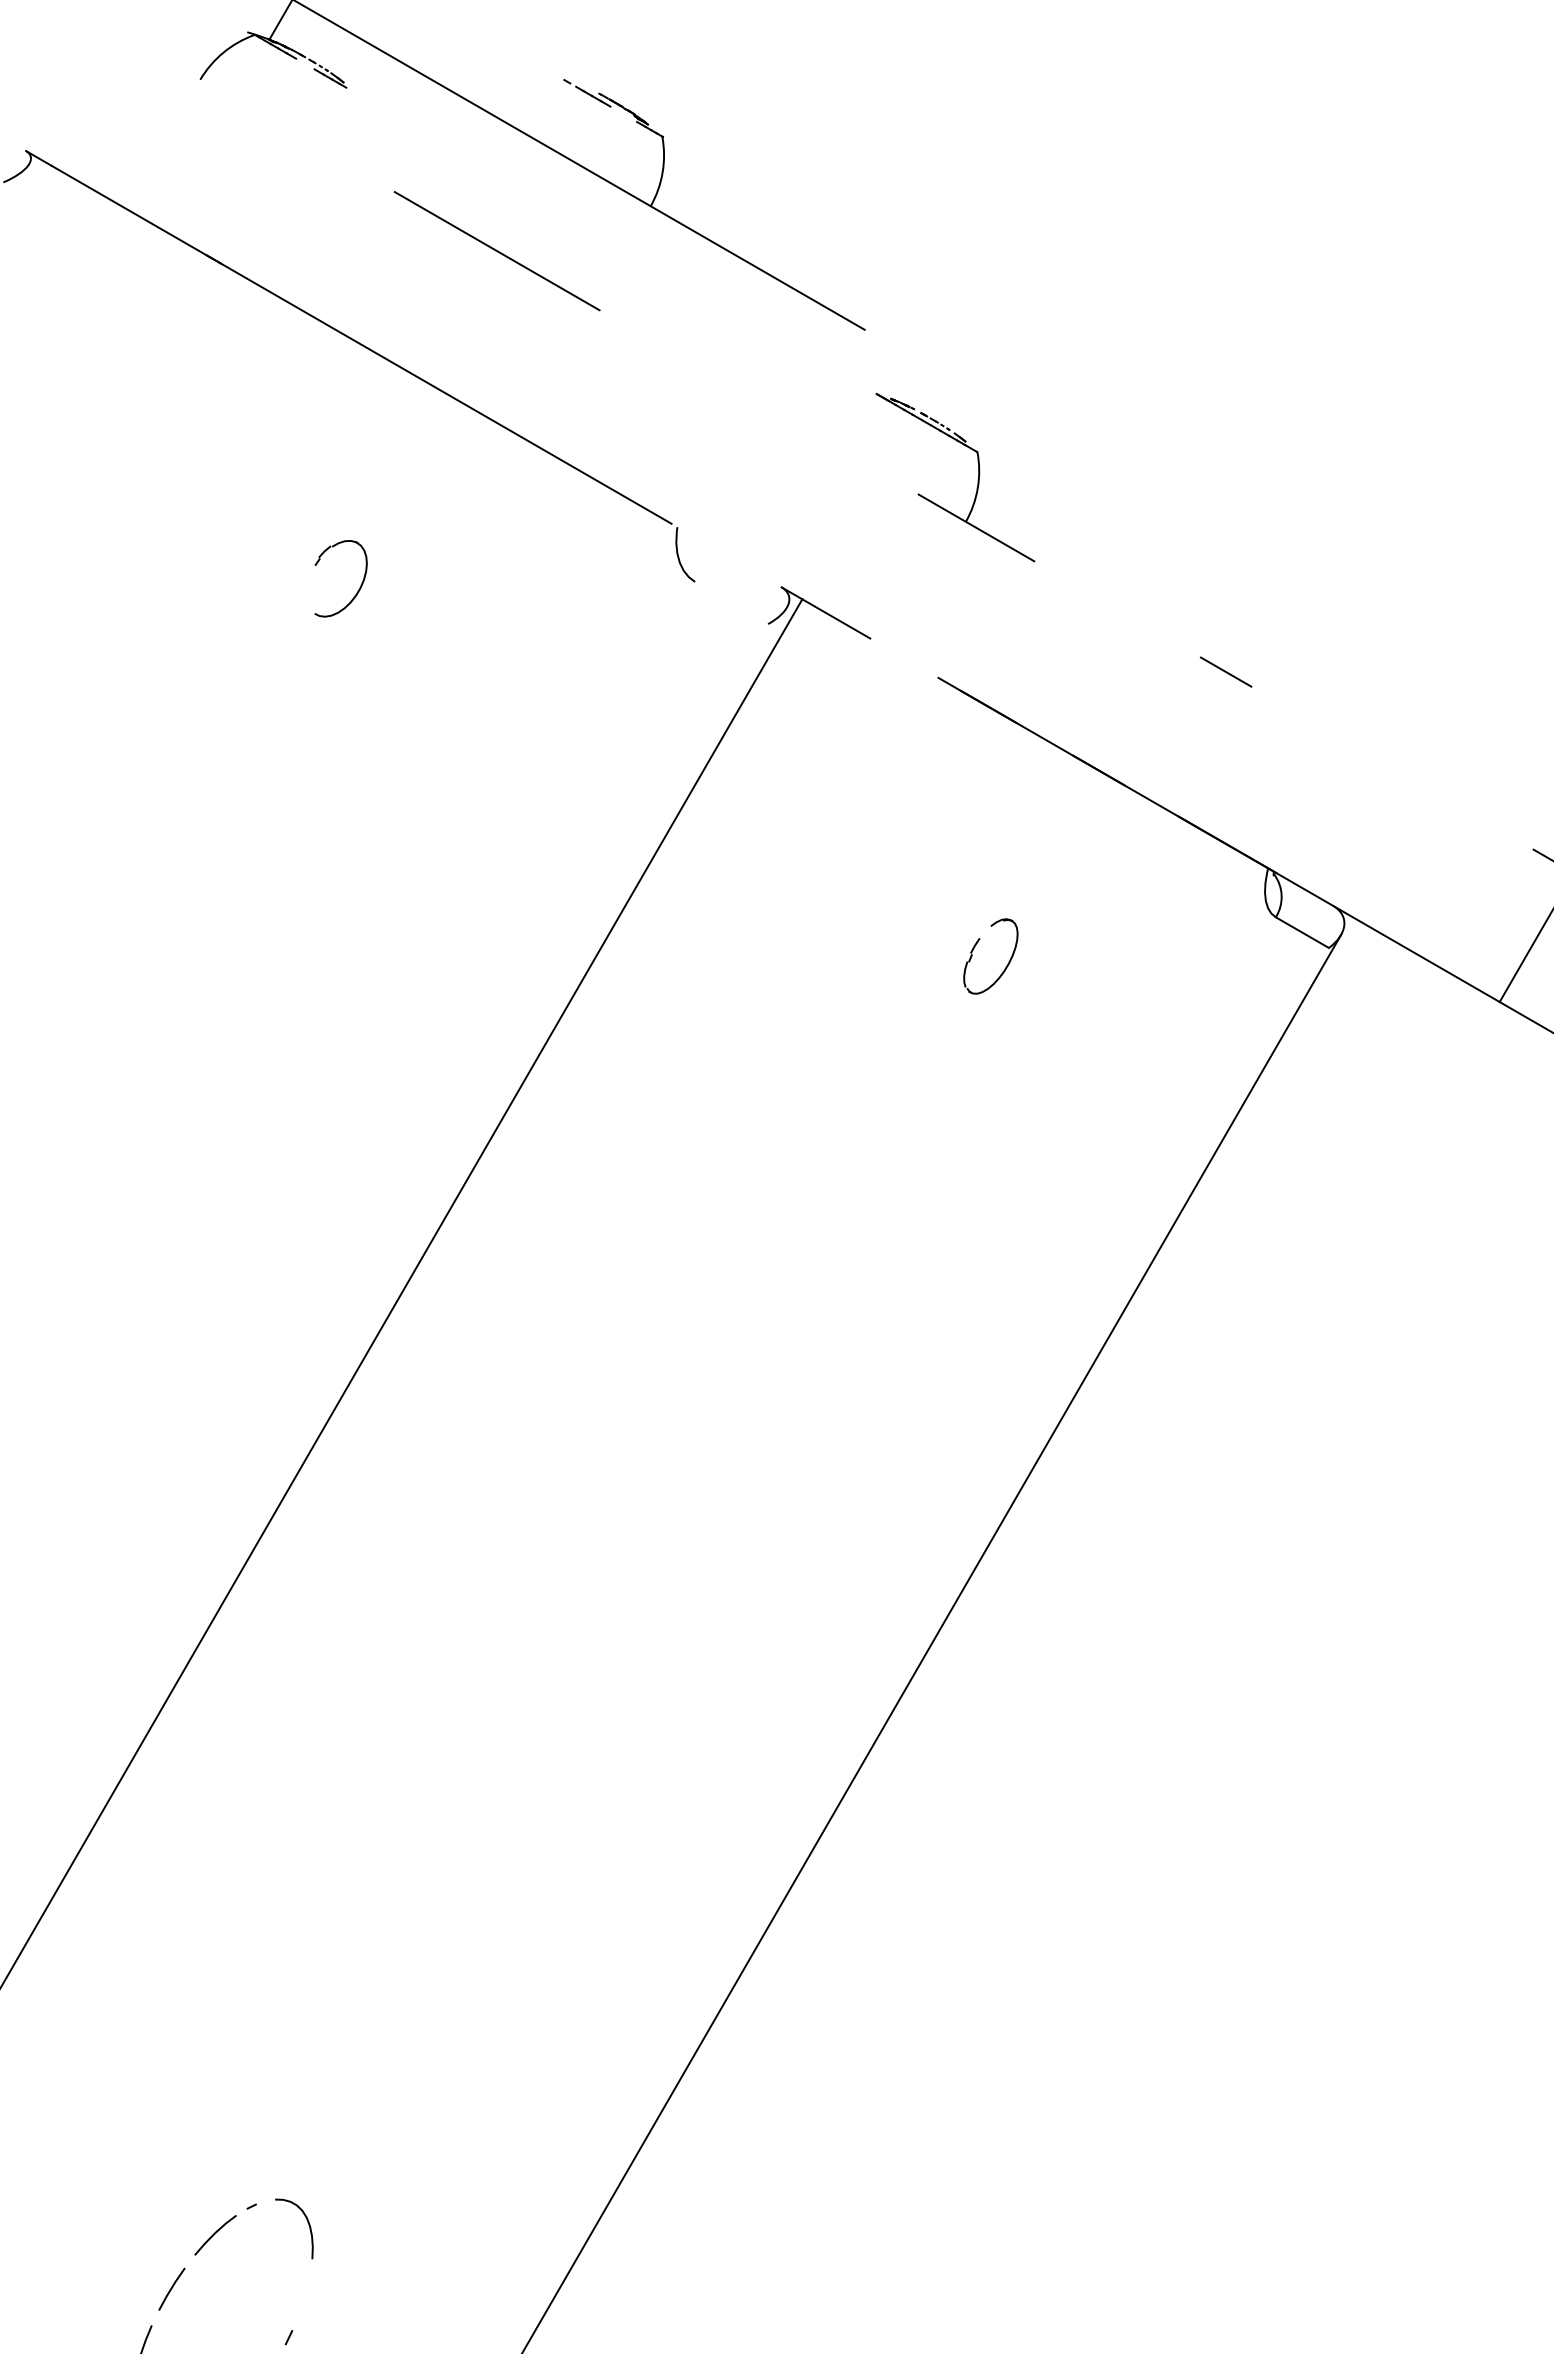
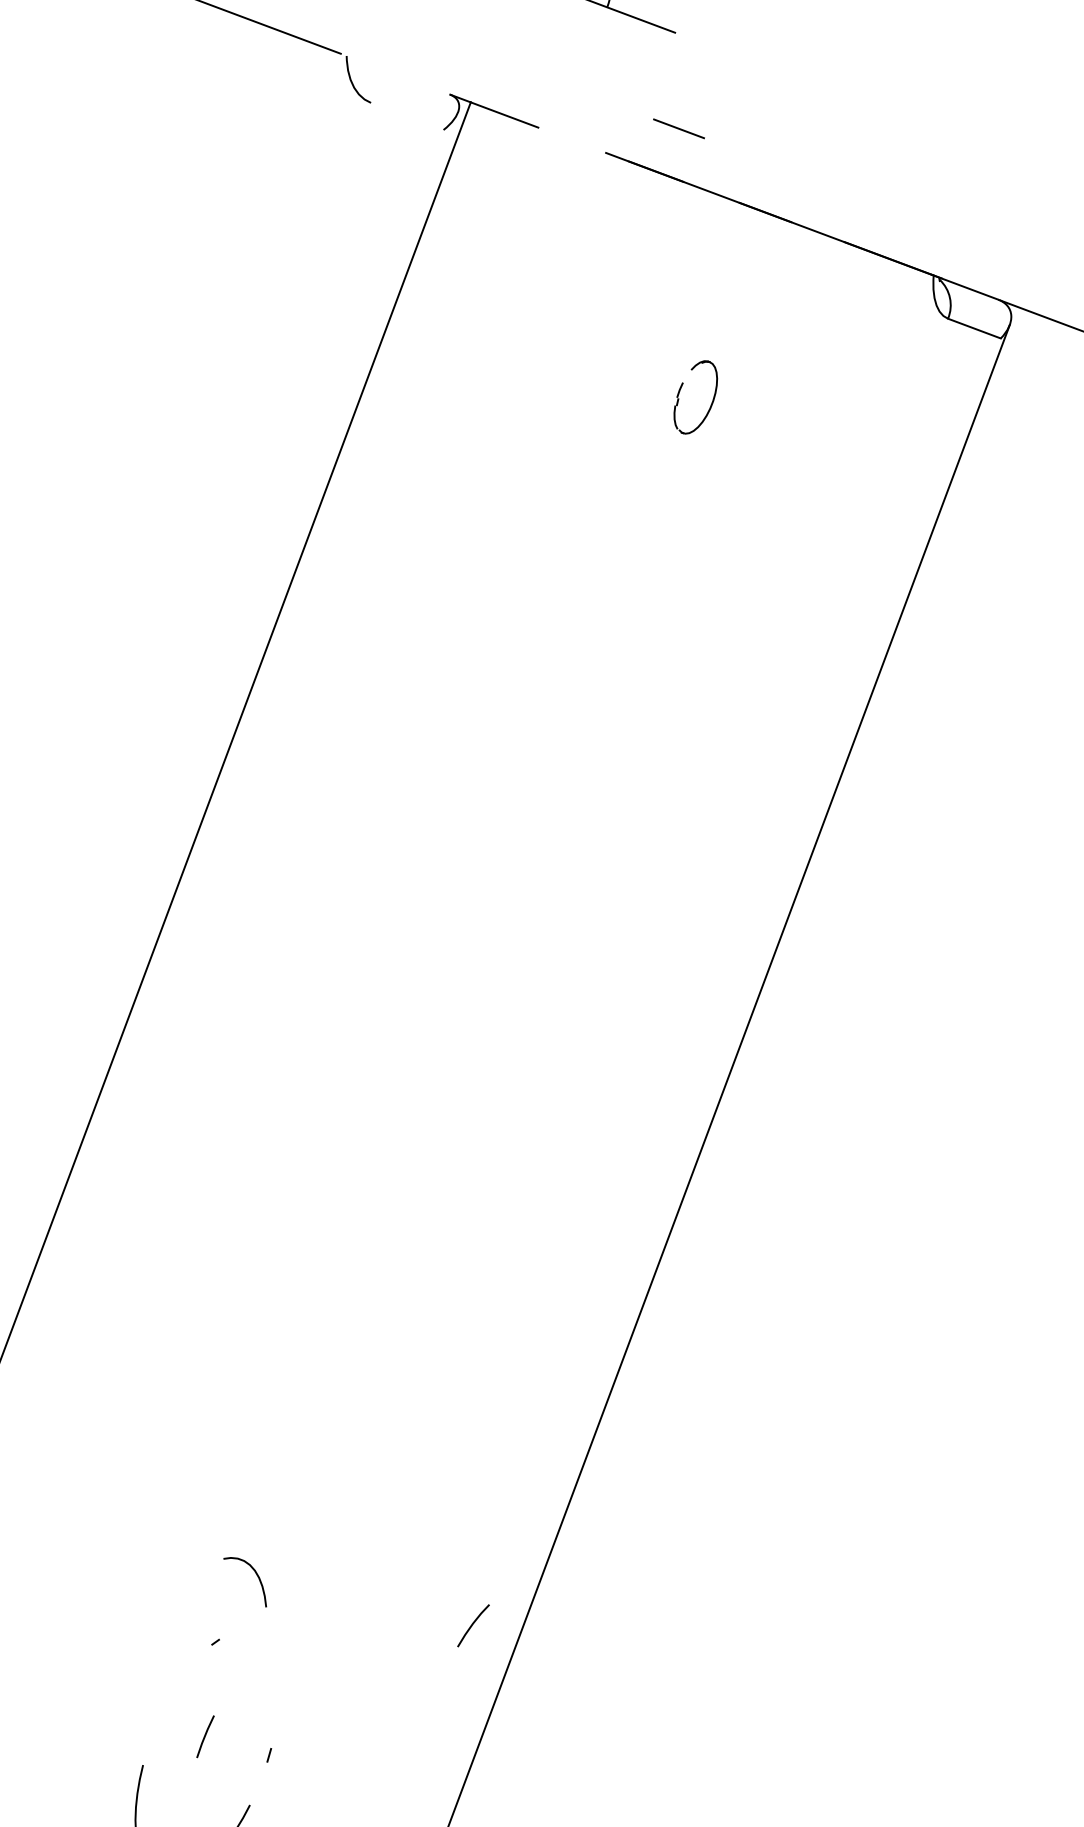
part: (359, 587) -> (67, 158), removed
line: (1225, 671) -> (678, 128), moved
curve: (307, 2222) -> (256, 1574), moved
line: (215, 2234) -> (473, 1625), moved
line: (171, 2288) -> (205, 1736), moved

